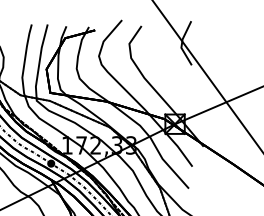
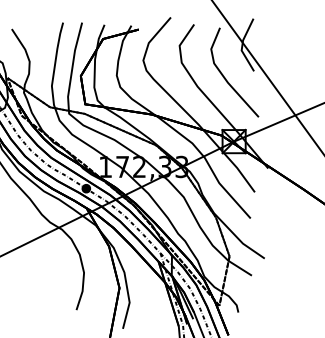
line: (168, 71) -> (226, 78), added

